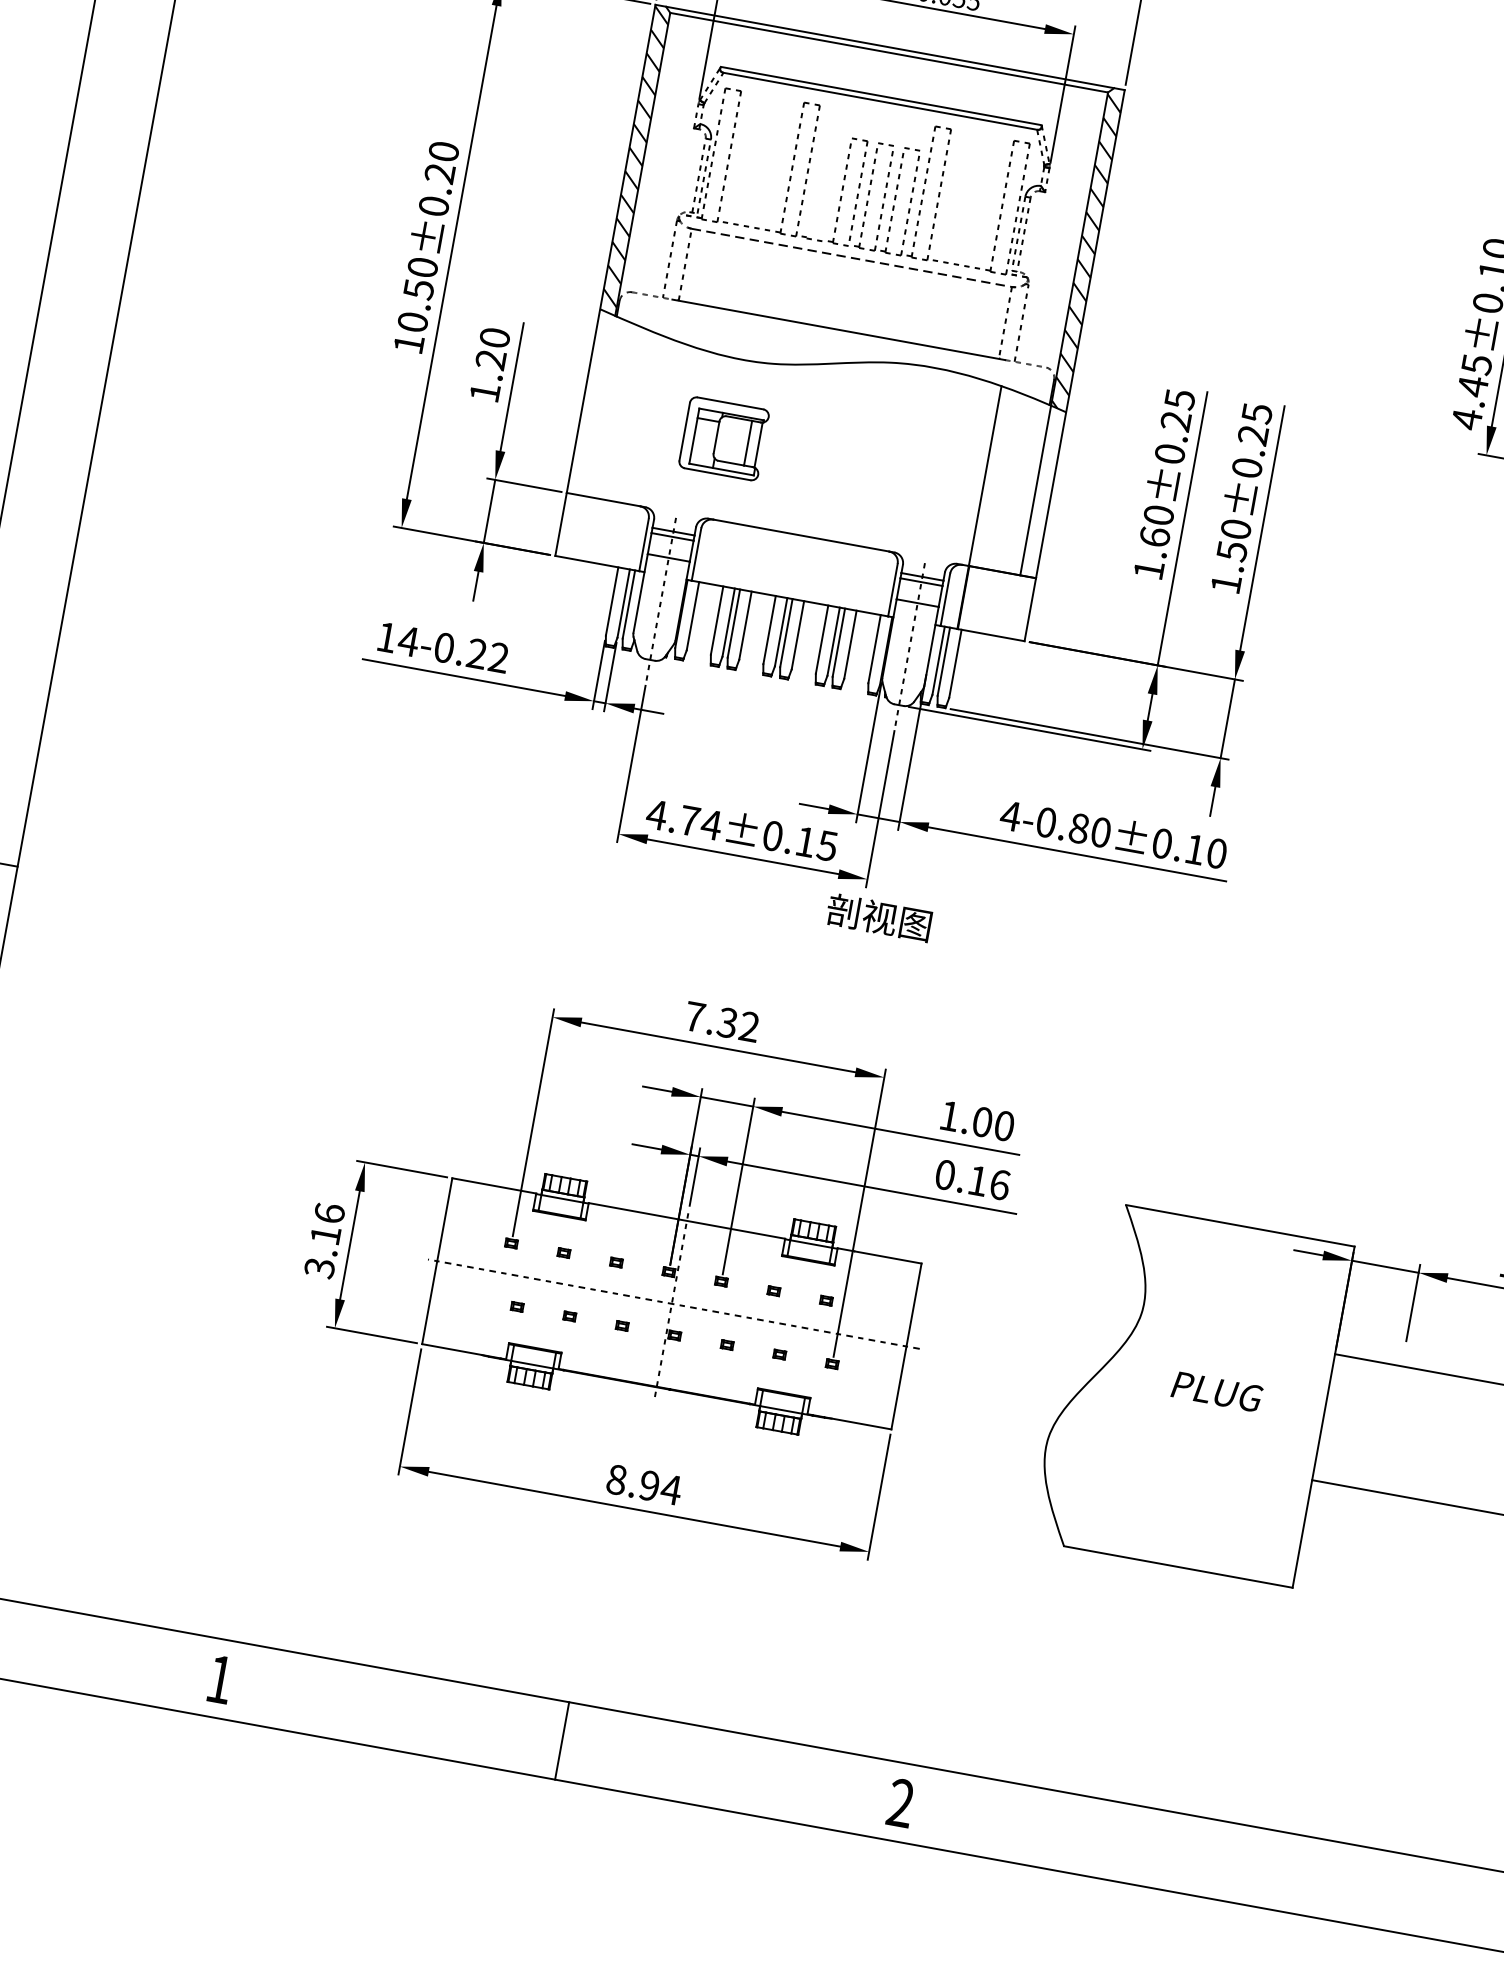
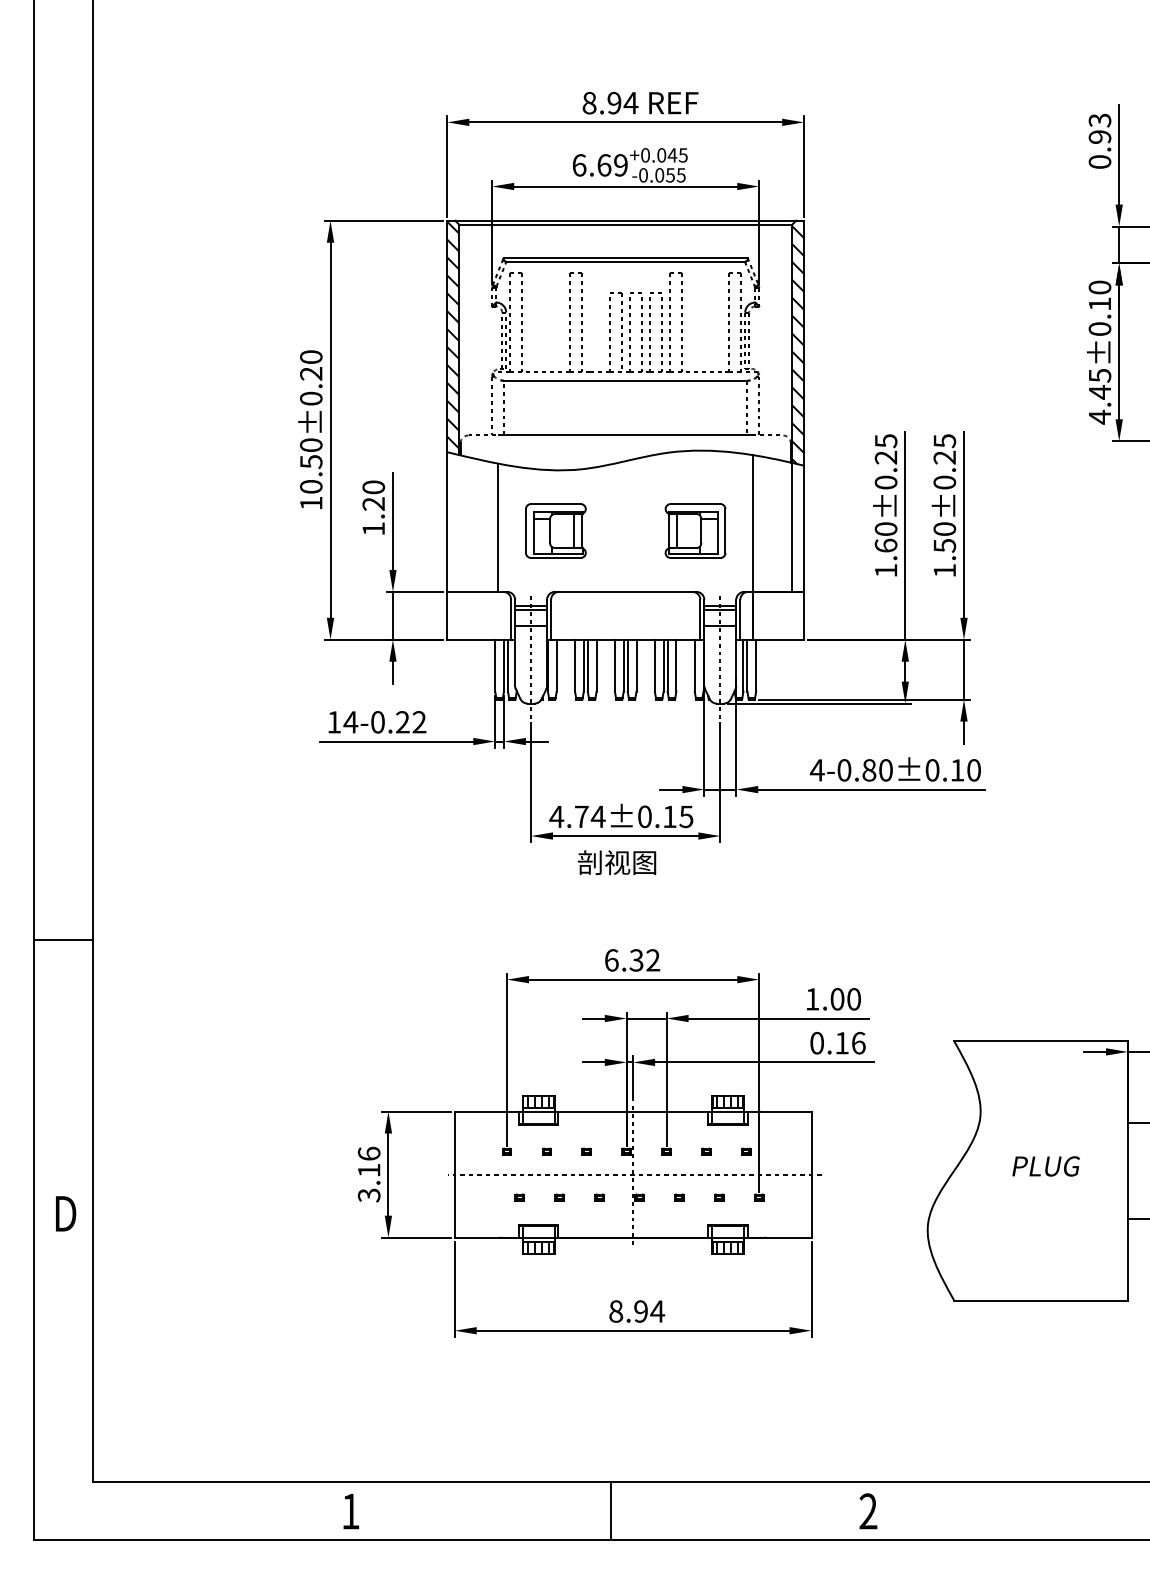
line: (851, 257) -> (625, 380), dashed -> solid
line: (649, 420) -> (498, 527), added
part: (907, 471) -> (695, 530), added
text: (878, 917) -> (616, 862), moved
text: (694, 1017) -> (611, 960), 7.32 -> 6.32

